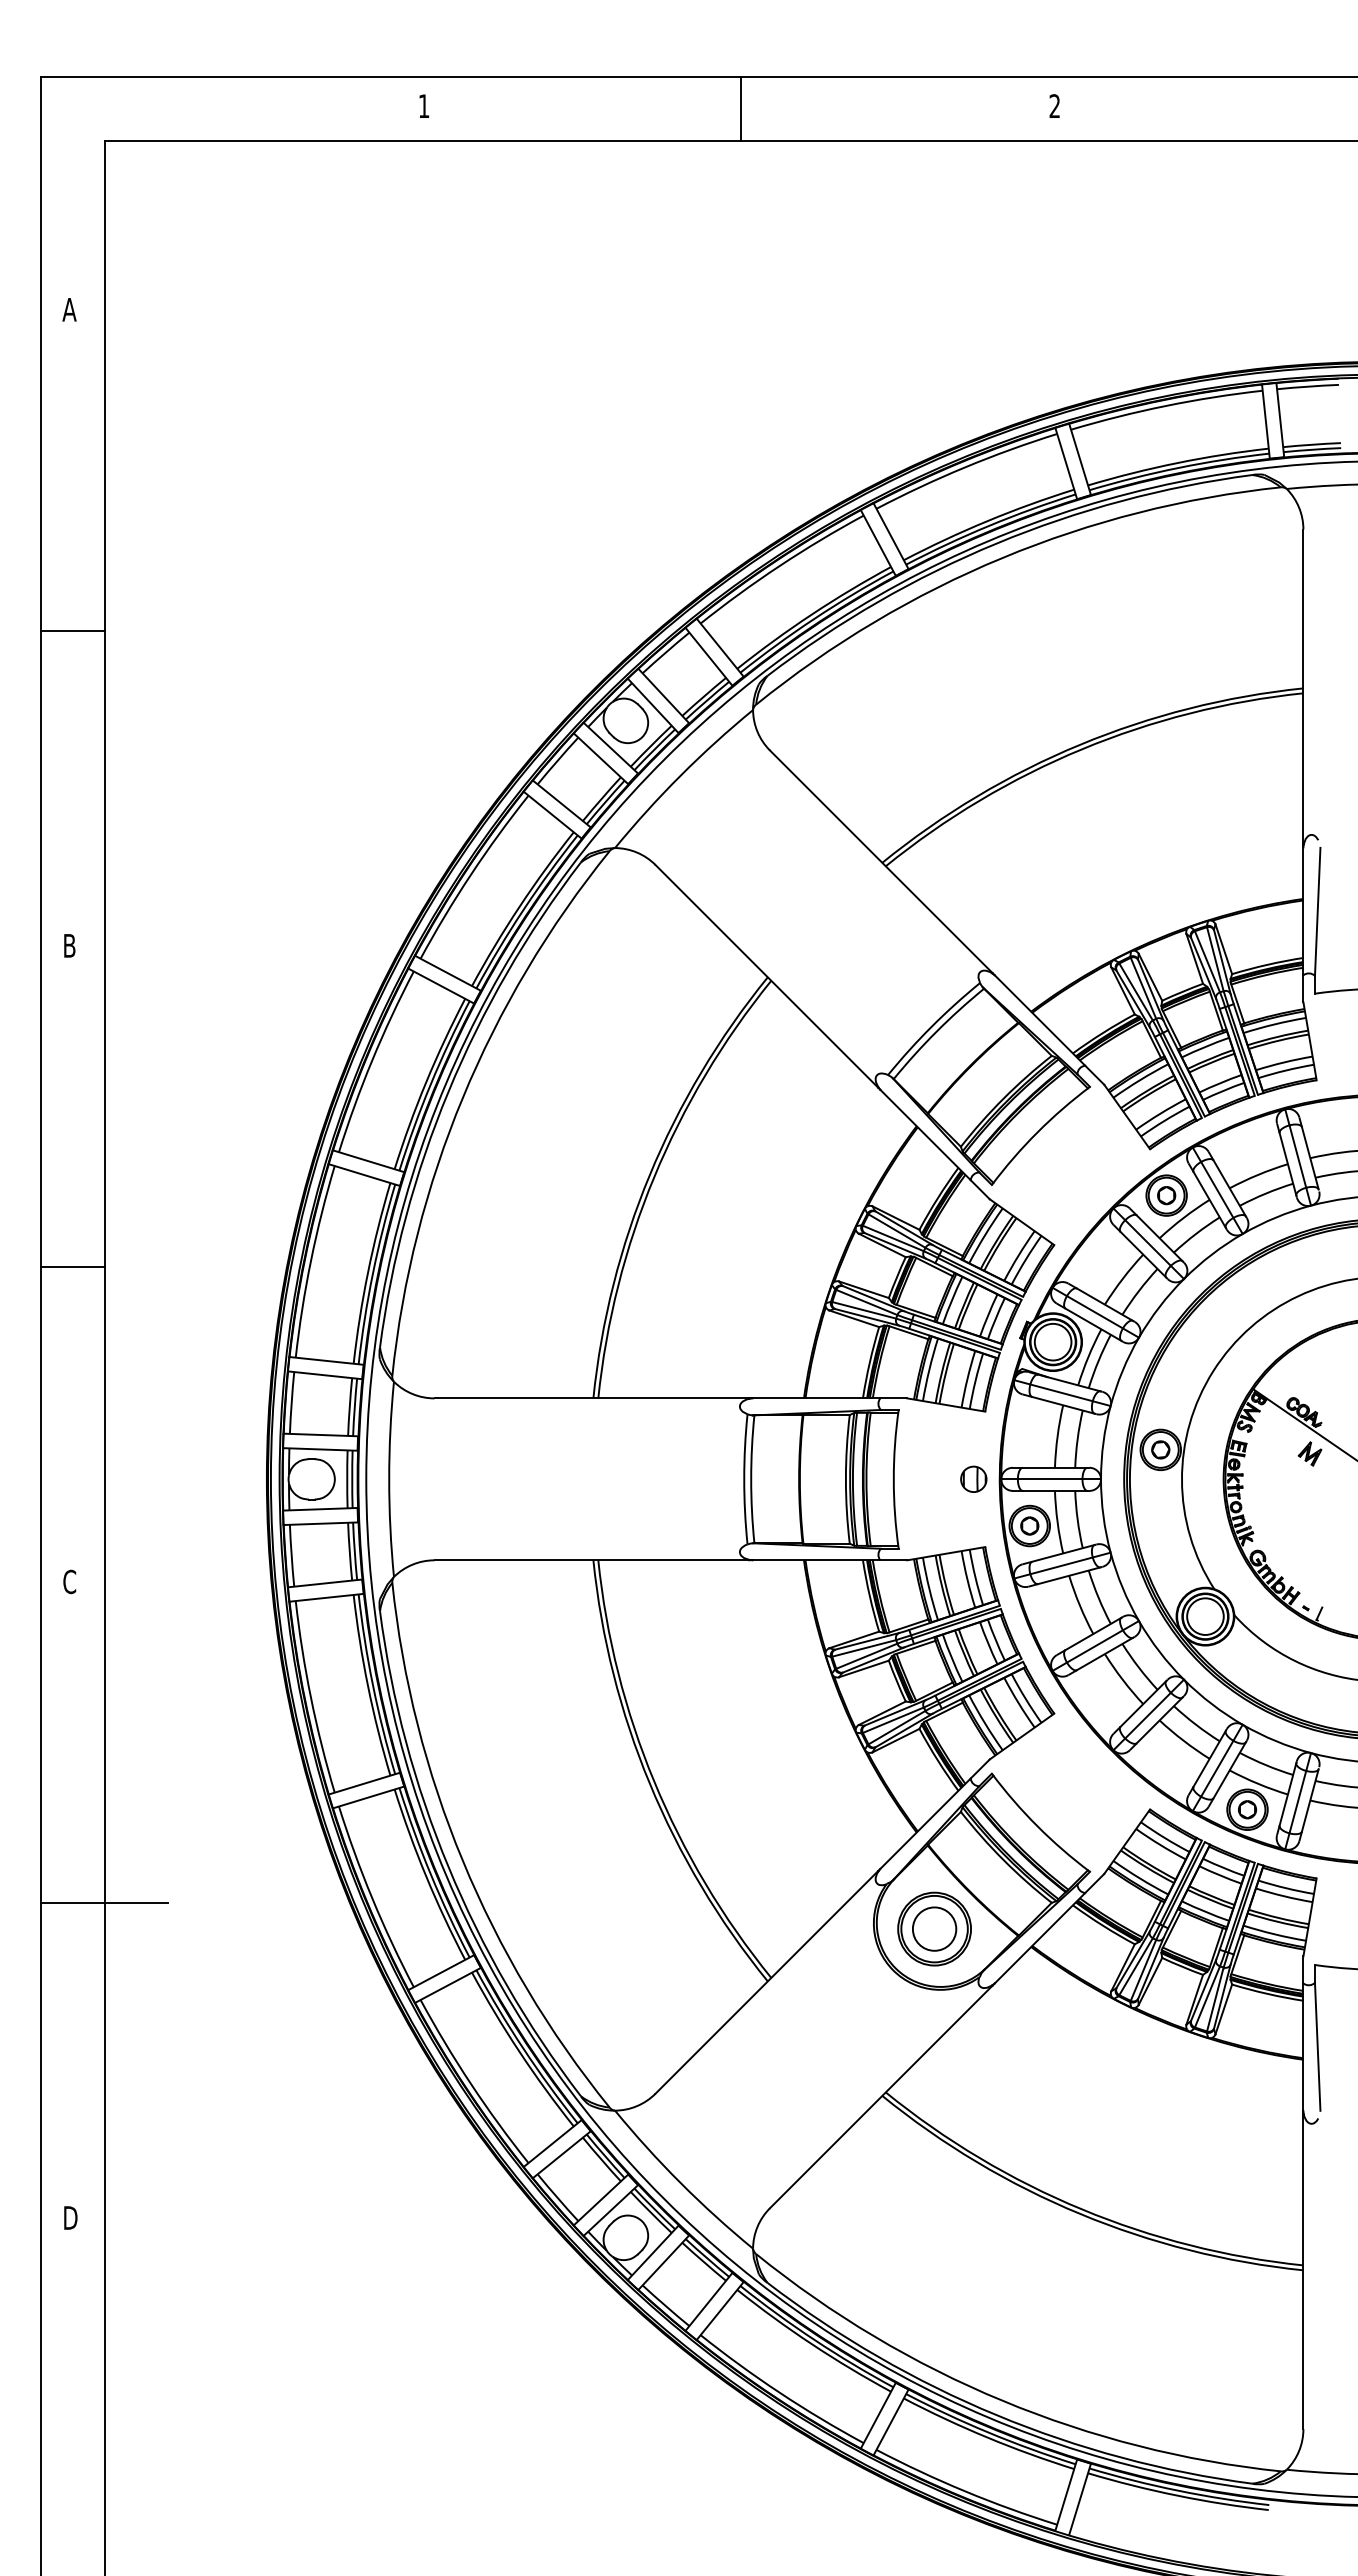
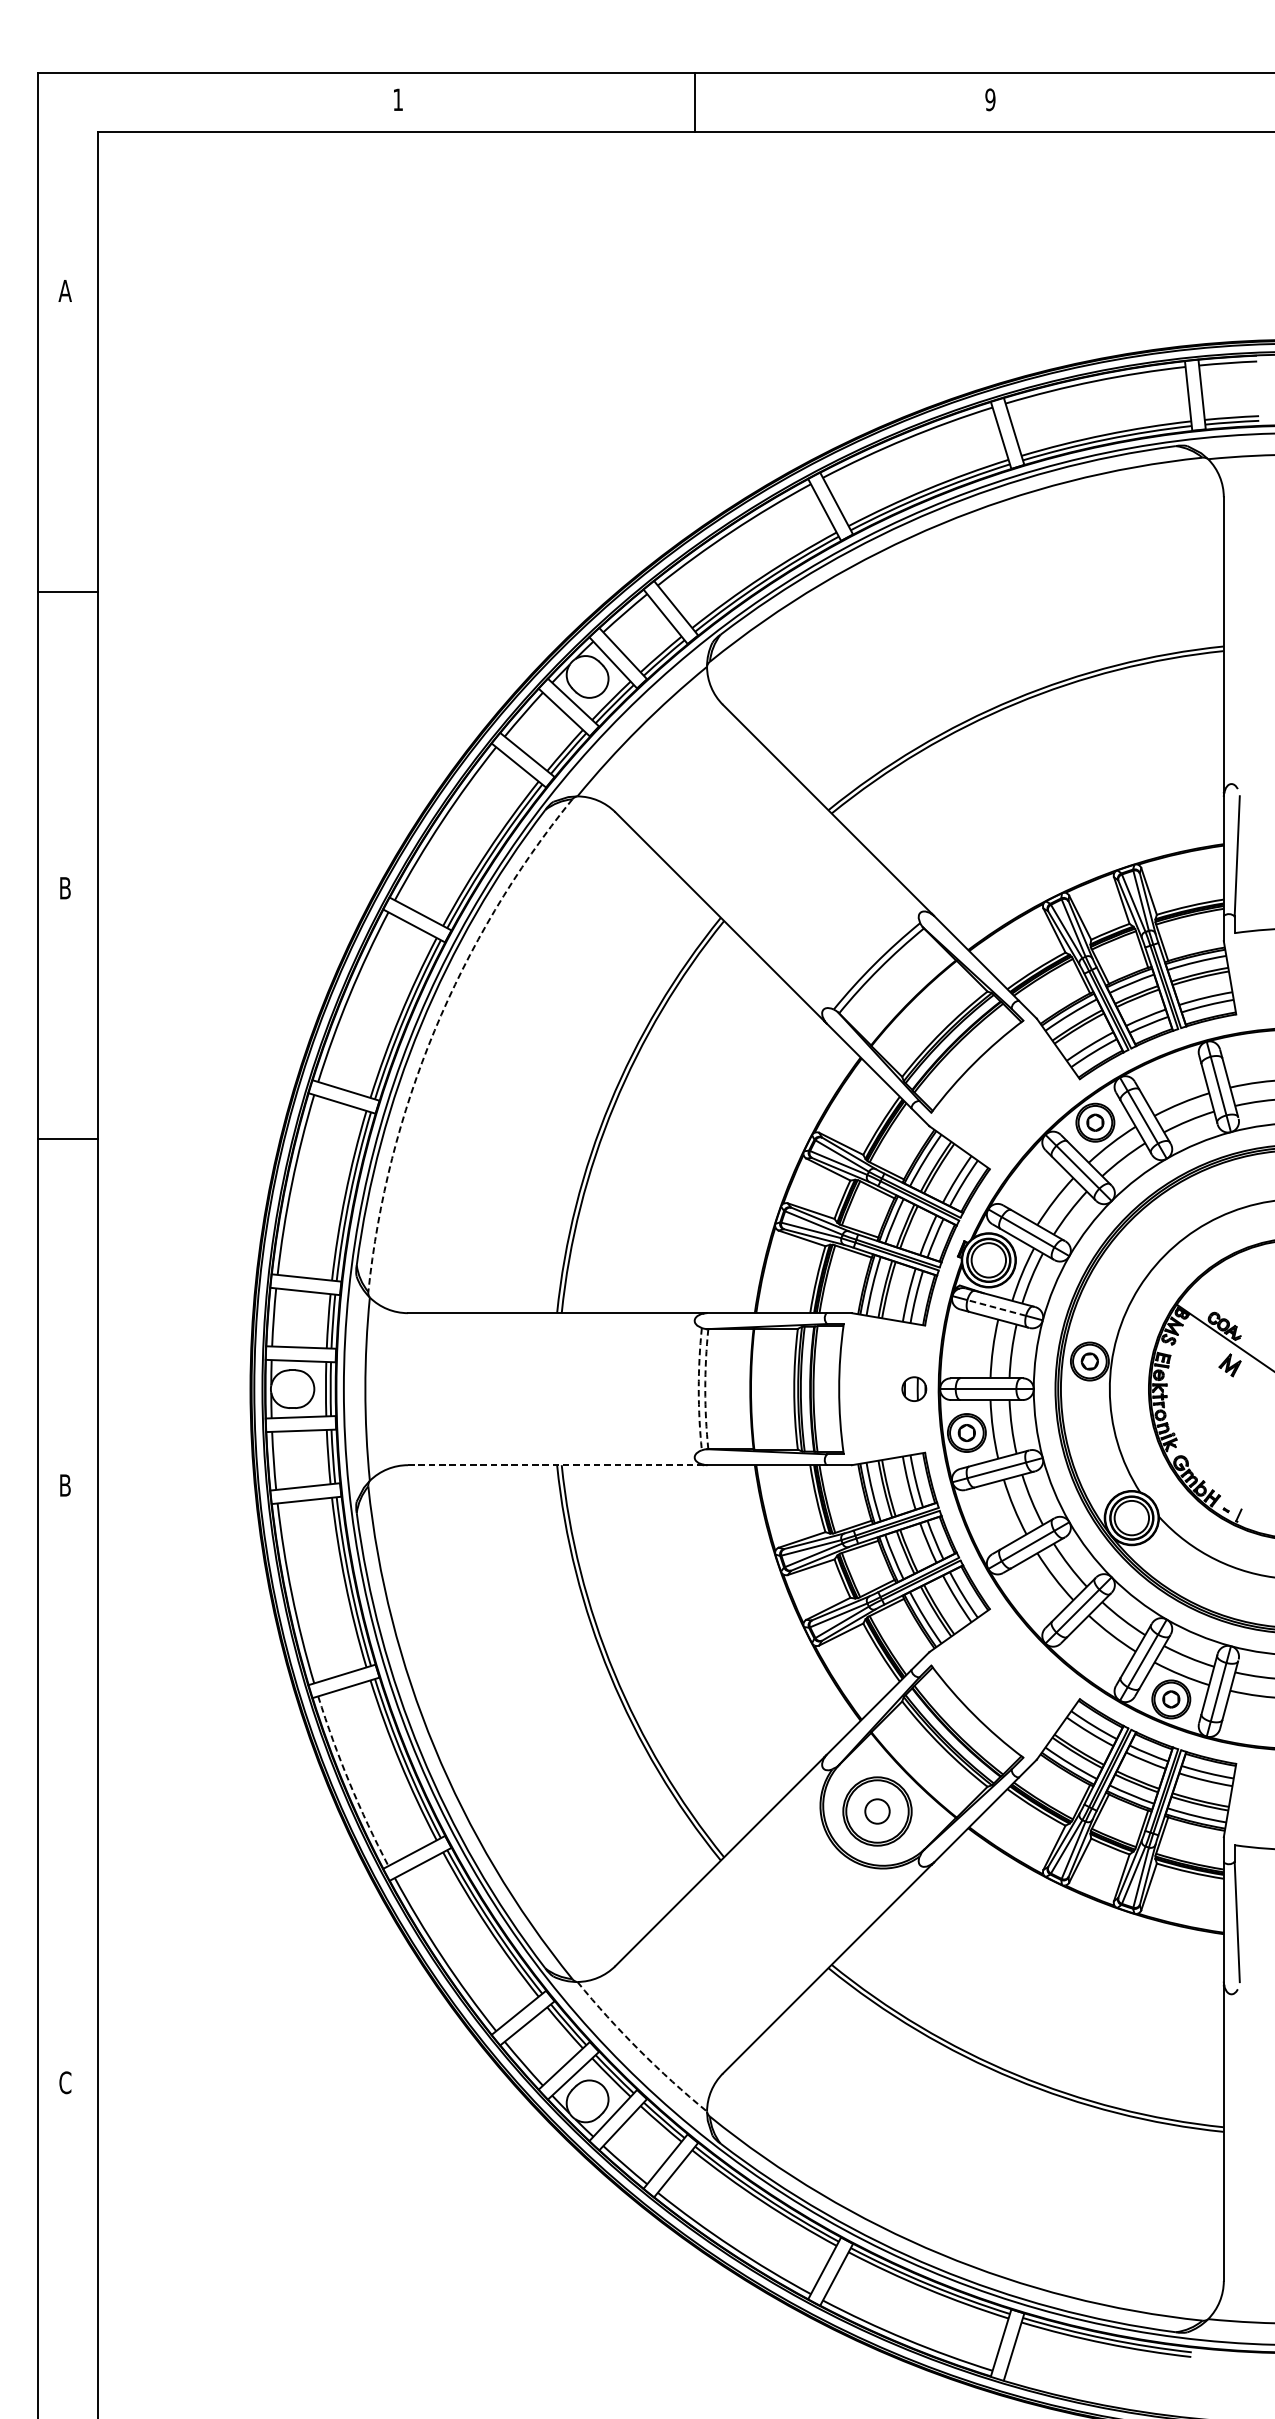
text: (1054, 106) -> (990, 100), 2 -> 9
arc: (462, 1097) -> (434, 1030), solid -> dashed
line: (72, 1266) -> (67, 1138), moved
line: (1061, 1392) -> (996, 1307), solid -> dashed
arc: (744, 1479) -> (699, 1389), solid -> dashed
arc: (751, 1479) -> (705, 1389), solid -> dashed
line: (592, 1560) -> (556, 1465), solid -> dashed
text: (69, 1581) -> (65, 1485), C -> B
arc: (372, 1898) -> (349, 1782), solid -> dashed
line: (104, 1902) -> (98, 1786), removed
circle: (934, 1928) -> (877, 1810), size x0.6
arc: (680, 2183) -> (638, 2050), solid -> dashed
text: (70, 2217) -> (66, 2082), D -> C

